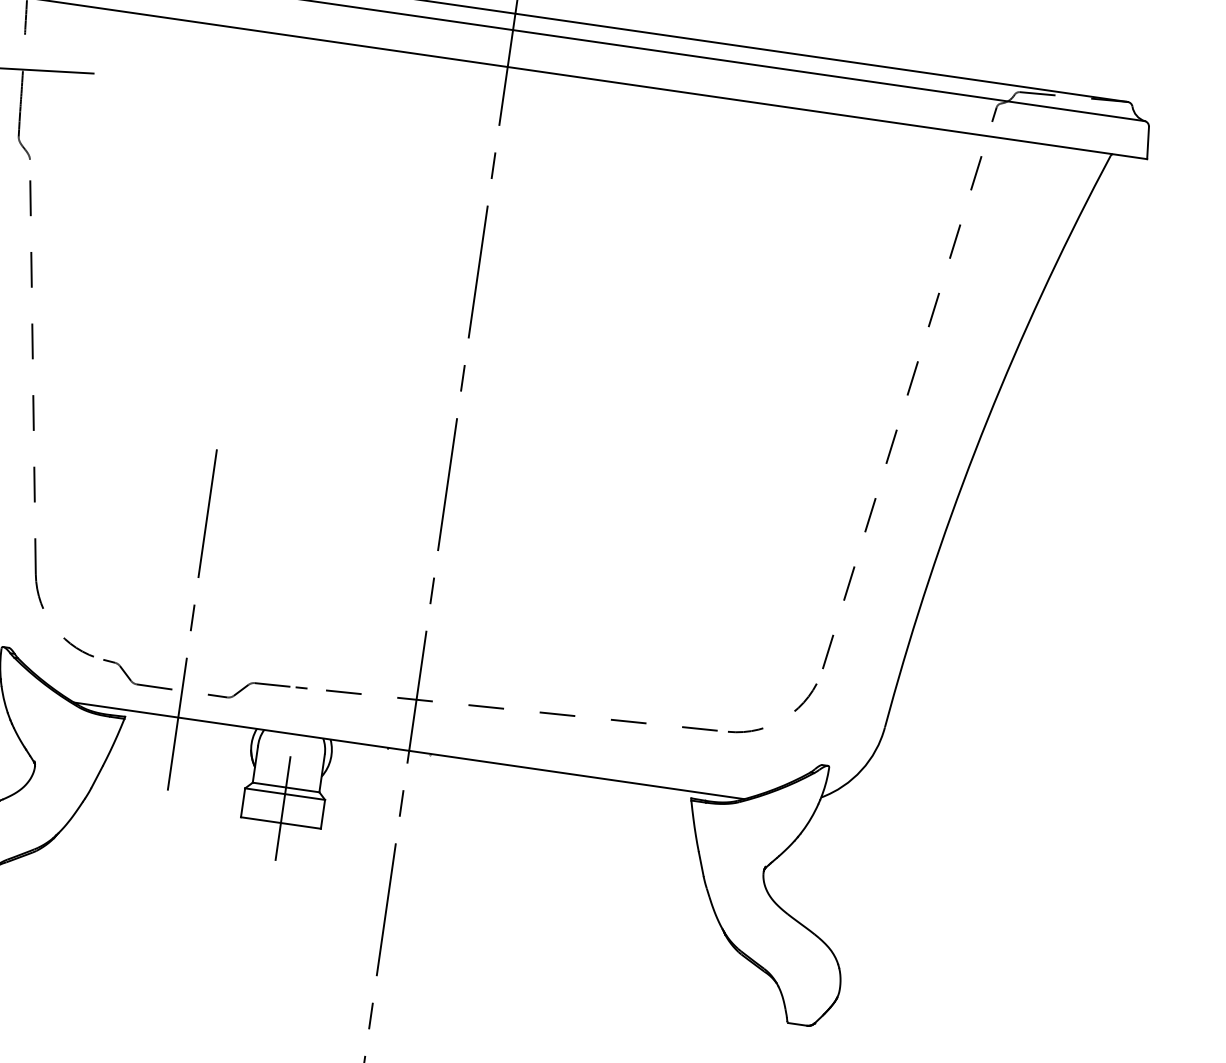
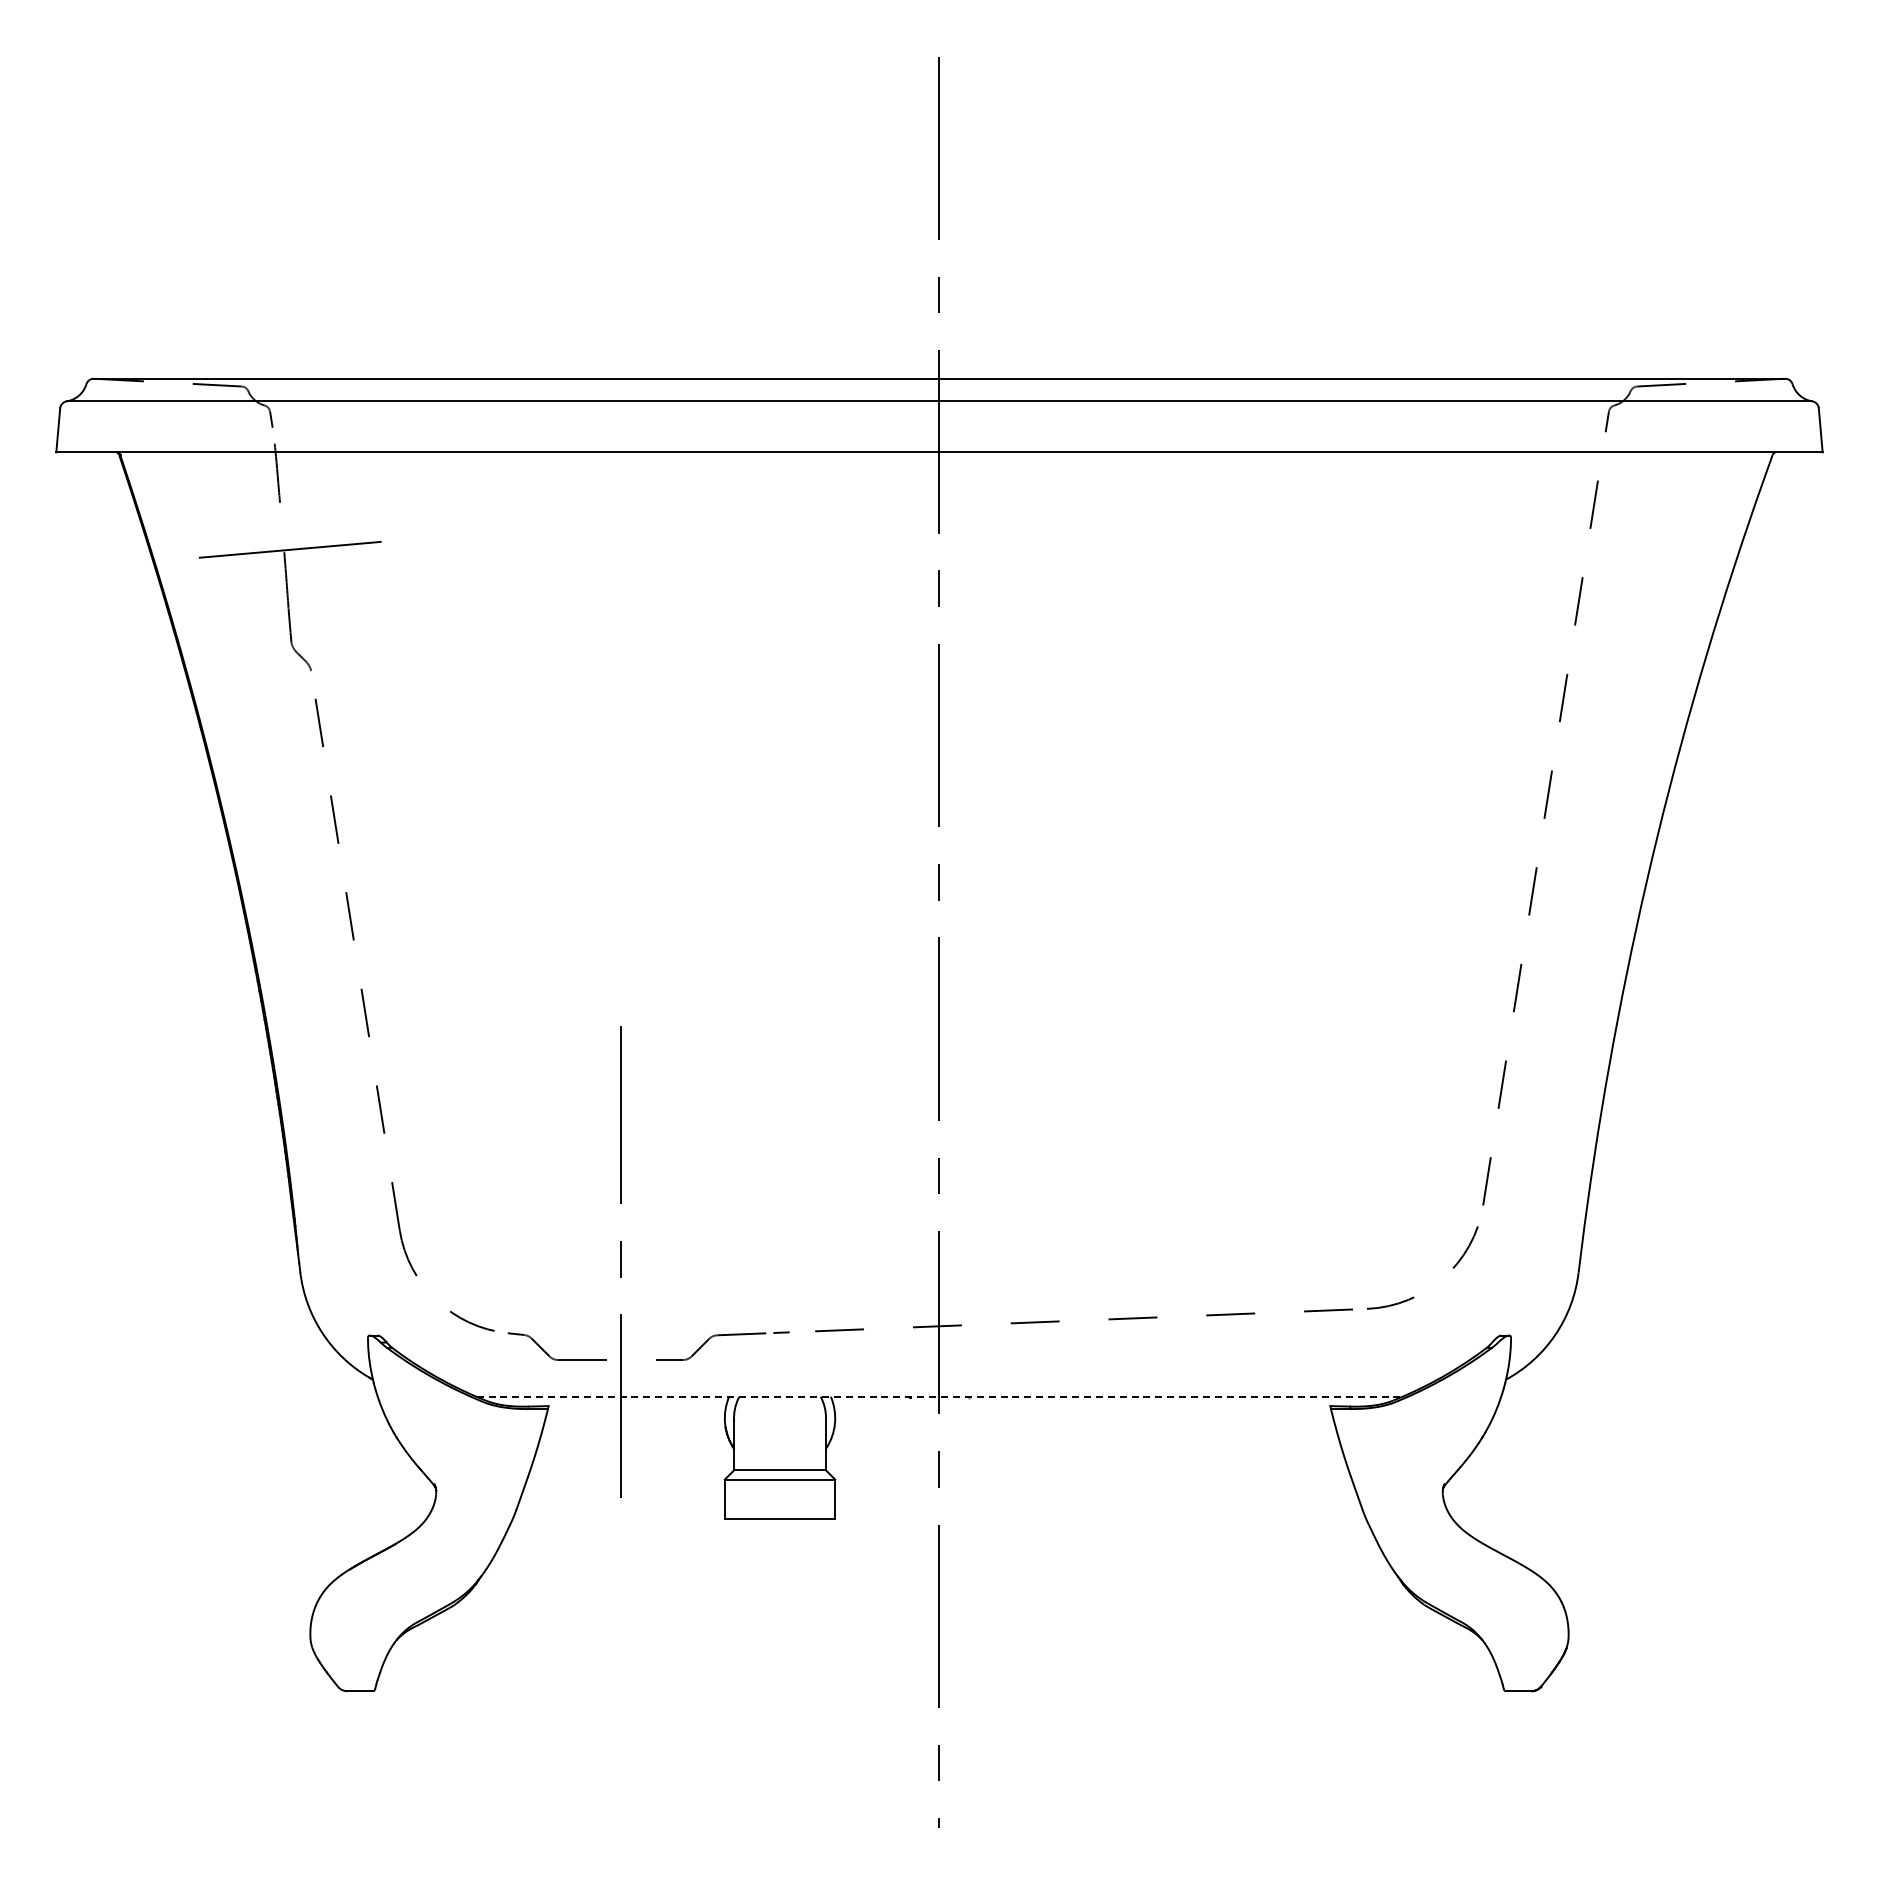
line: (409, 750) -> (939, 1396), solid -> dashed
line: (283, 808) -> (780, 1499), removed

